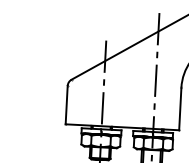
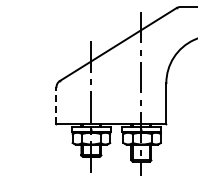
line: (66, 104) -> (56, 105), solid -> dashed

